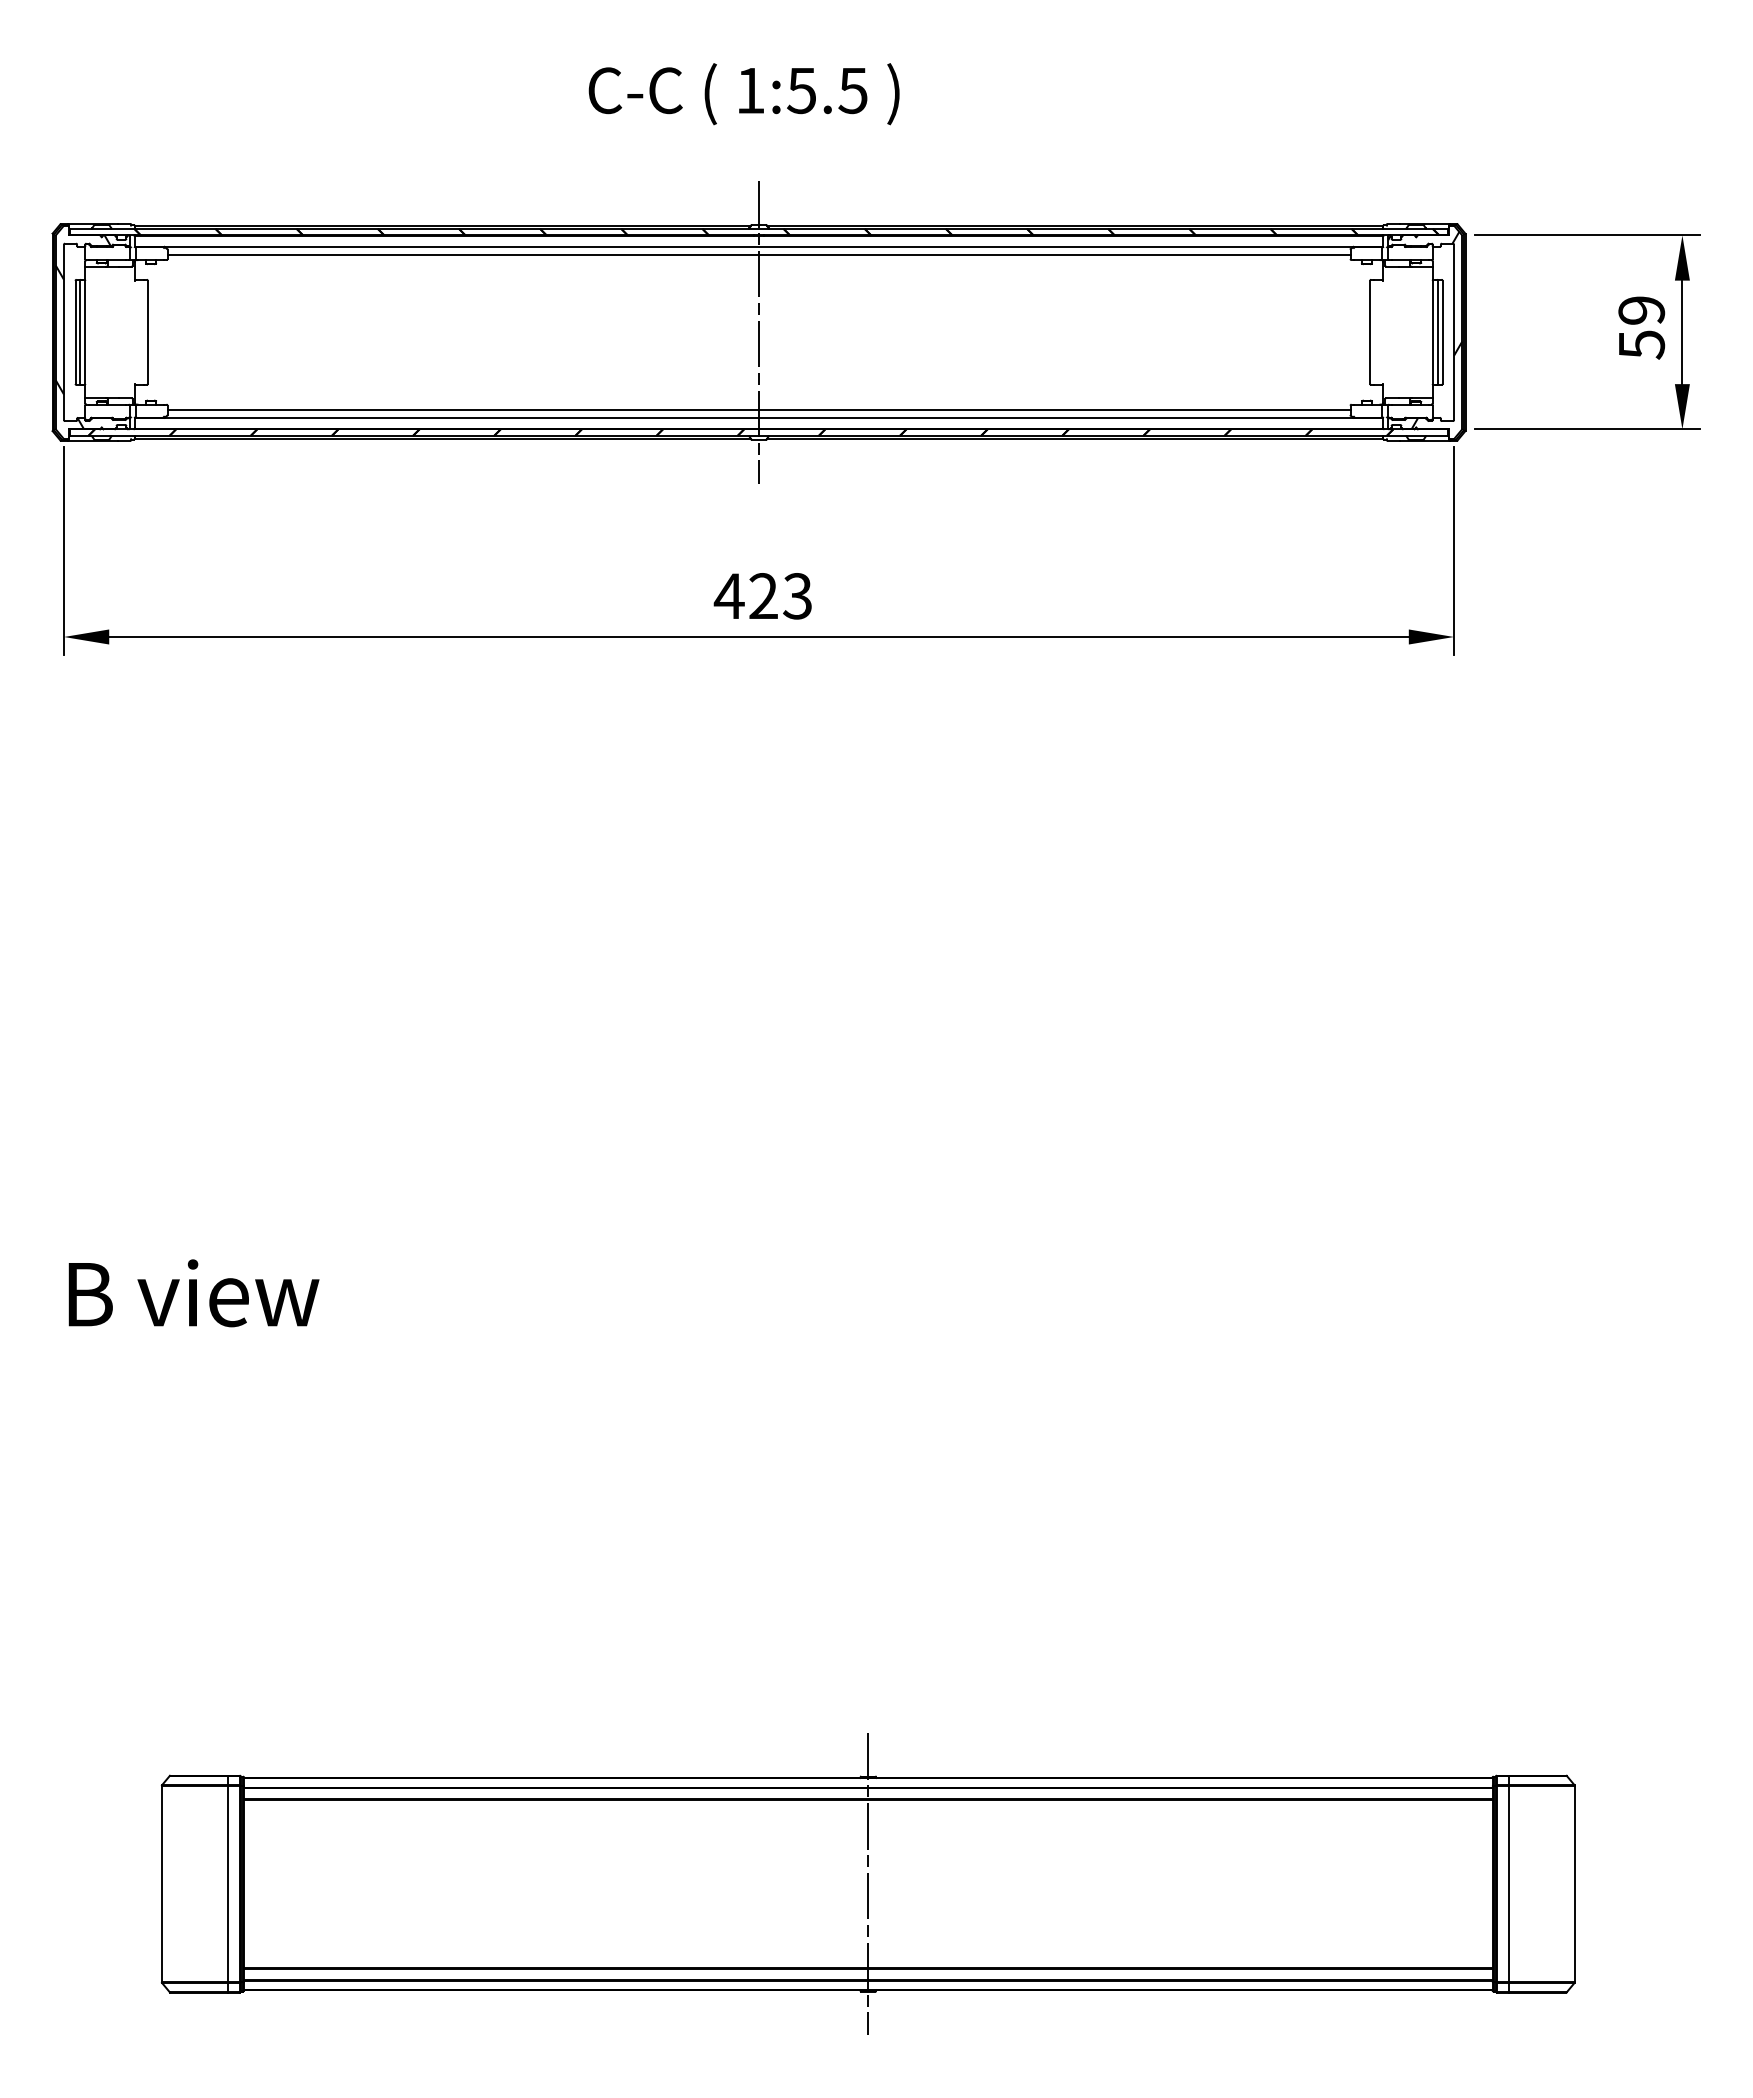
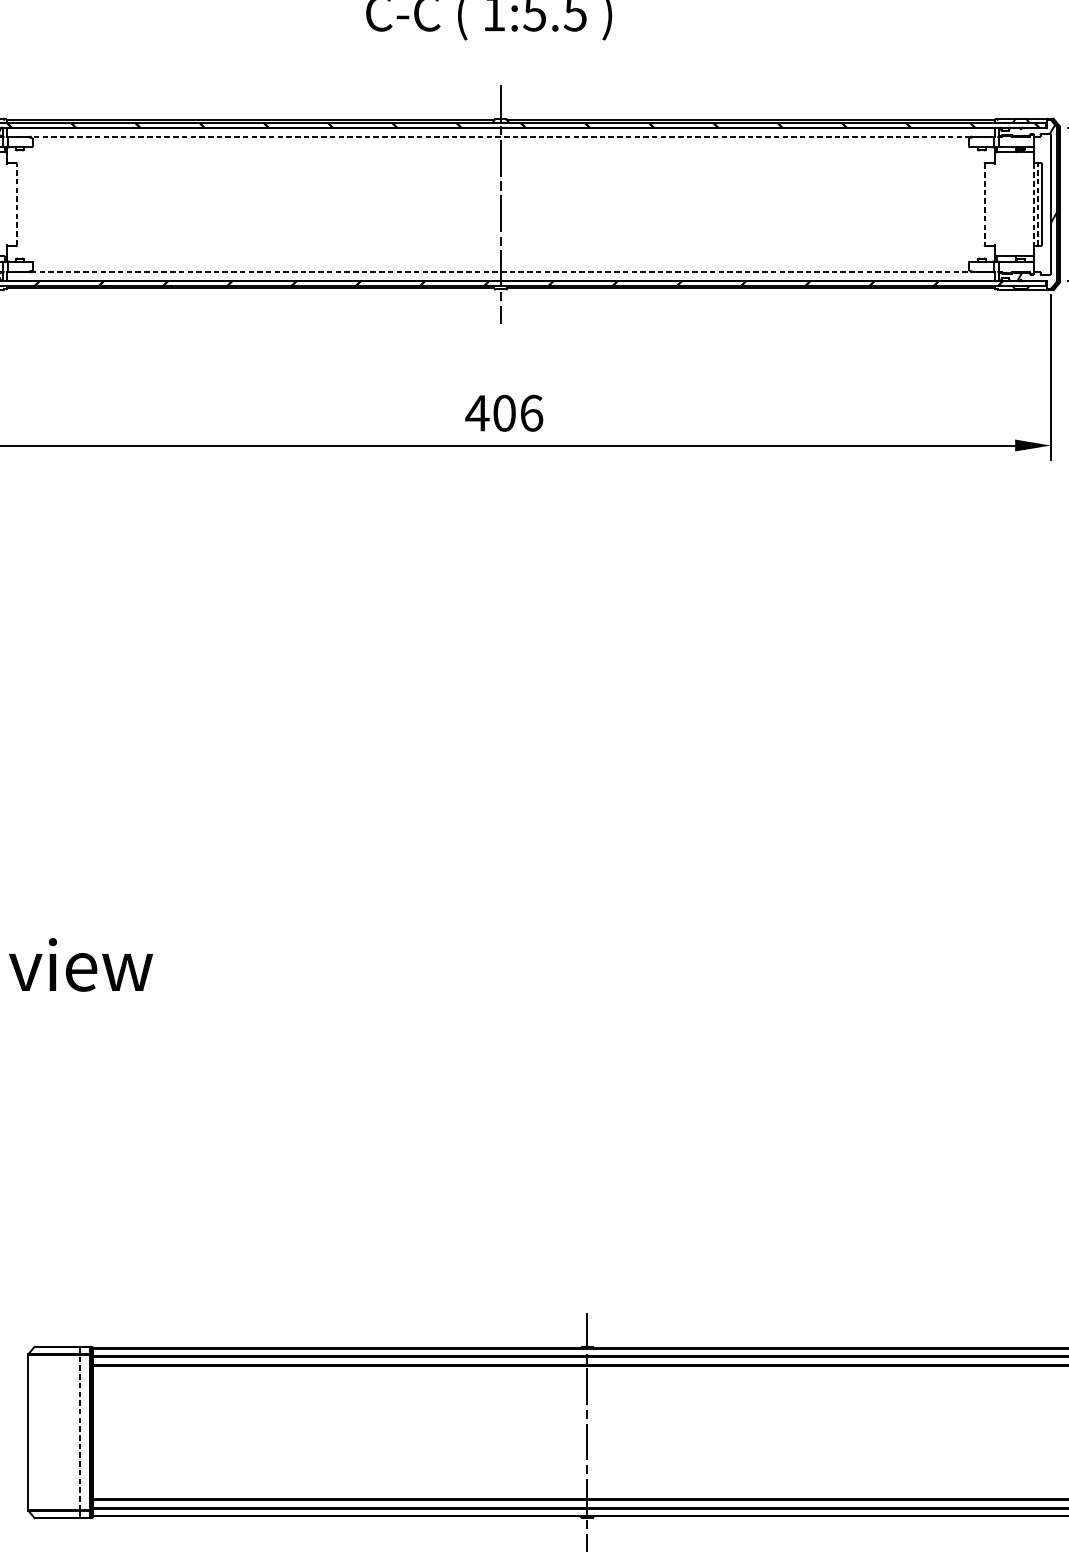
line: (759, 246) -> (501, 136), solid -> dashed
line: (758, 255) -> (500, 143), removed
line: (147, 332) -> (16, 204), solid -> dashed
line: (1370, 332) -> (984, 204), solid -> dashed
line: (1432, 332) -> (1033, 204), solid -> dashed
line: (1438, 332) -> (1038, 204), solid -> dashed
line: (758, 409) -> (500, 265), removed
line: (758, 417) -> (500, 271), solid -> dashed
text: (780, 596) -> (517, 413), 423 -> 406
line: (227, 1883) -> (80, 1432), solid -> dashed

